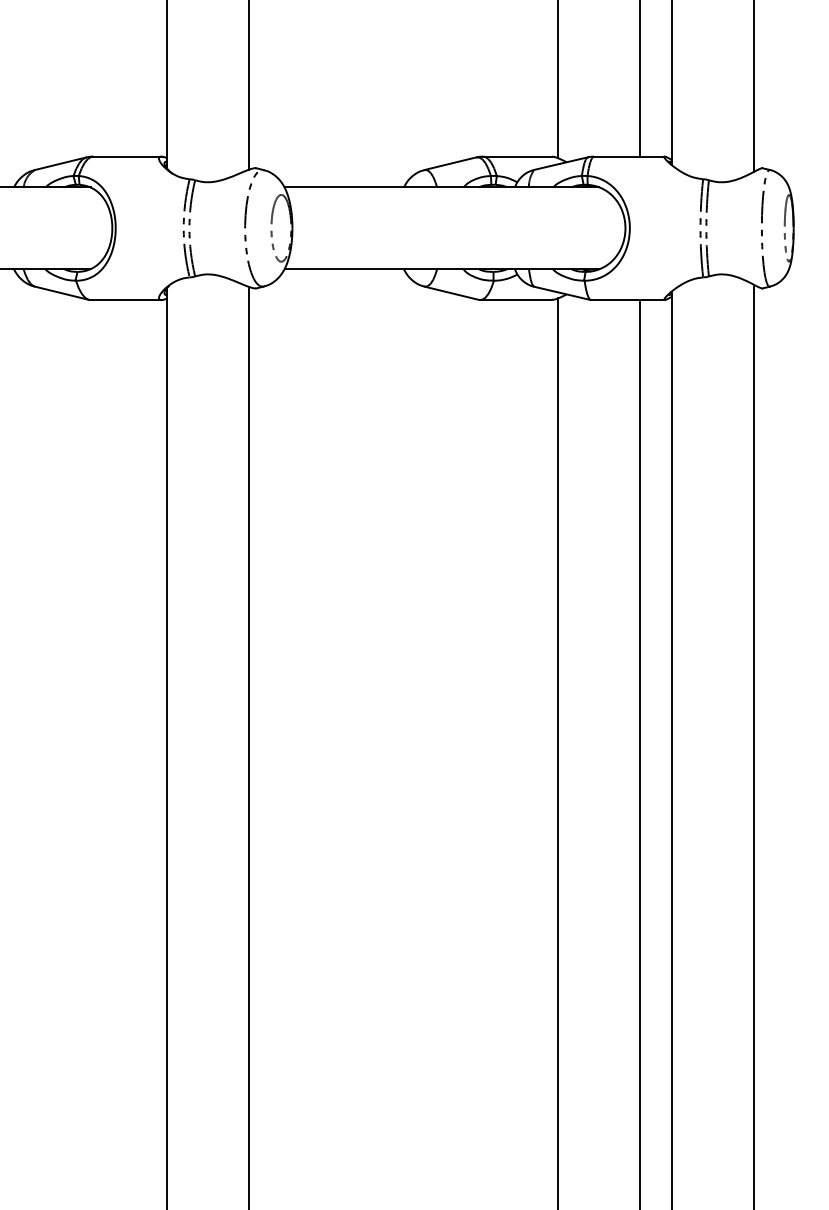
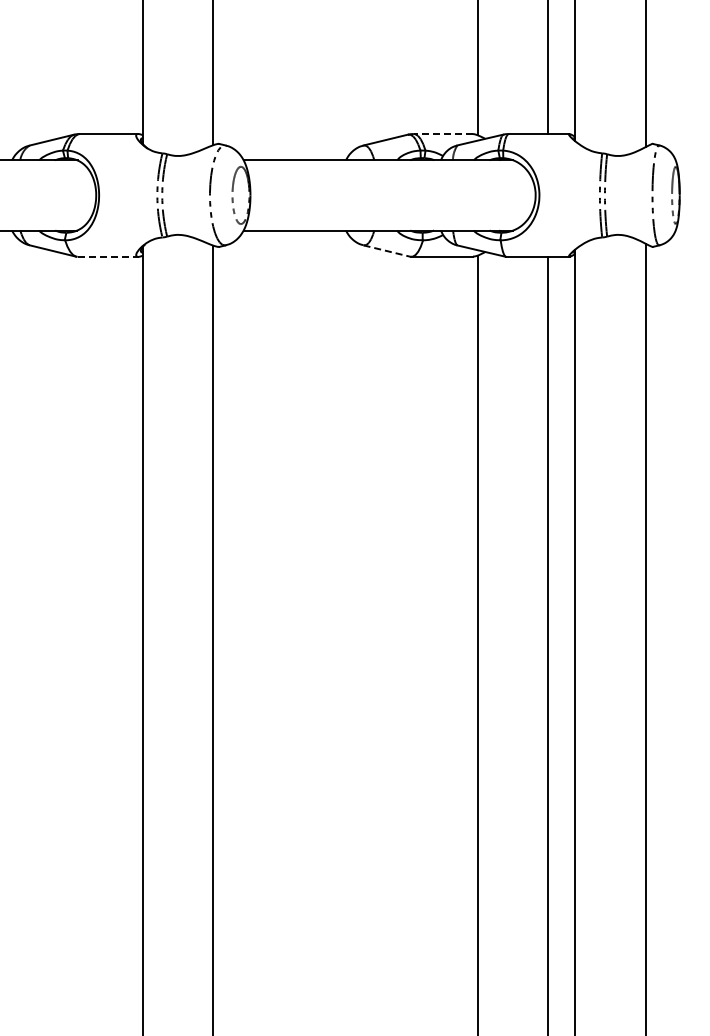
line: (516, 157) -> (442, 134), solid -> dashed
line: (452, 293) -> (387, 251), solid -> dashed
line: (126, 299) -> (108, 256), solid -> dashed

